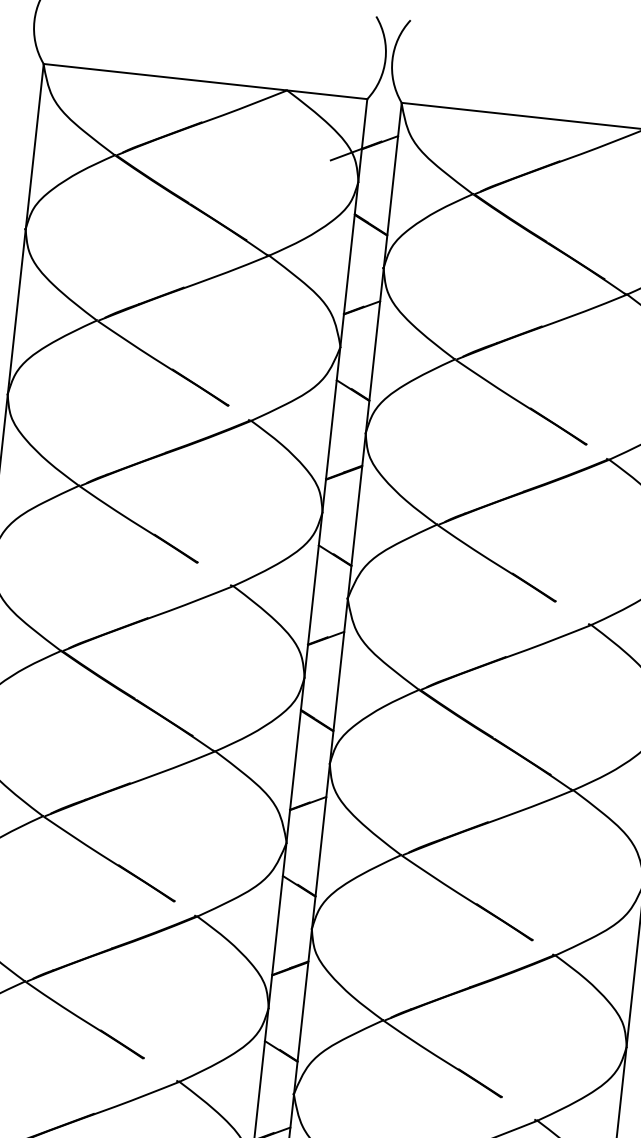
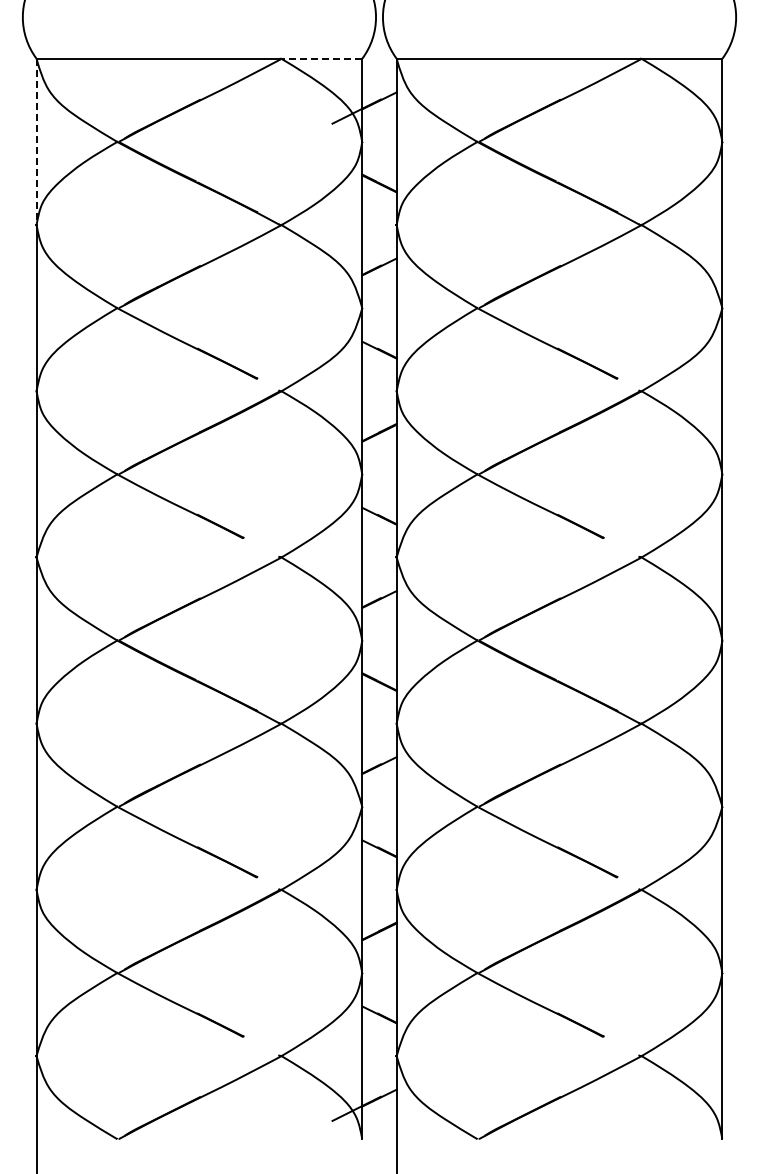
line: (326, 94) -> (321, 58), solid -> dashed
line: (34, 146) -> (36, 141), solid -> dashed

